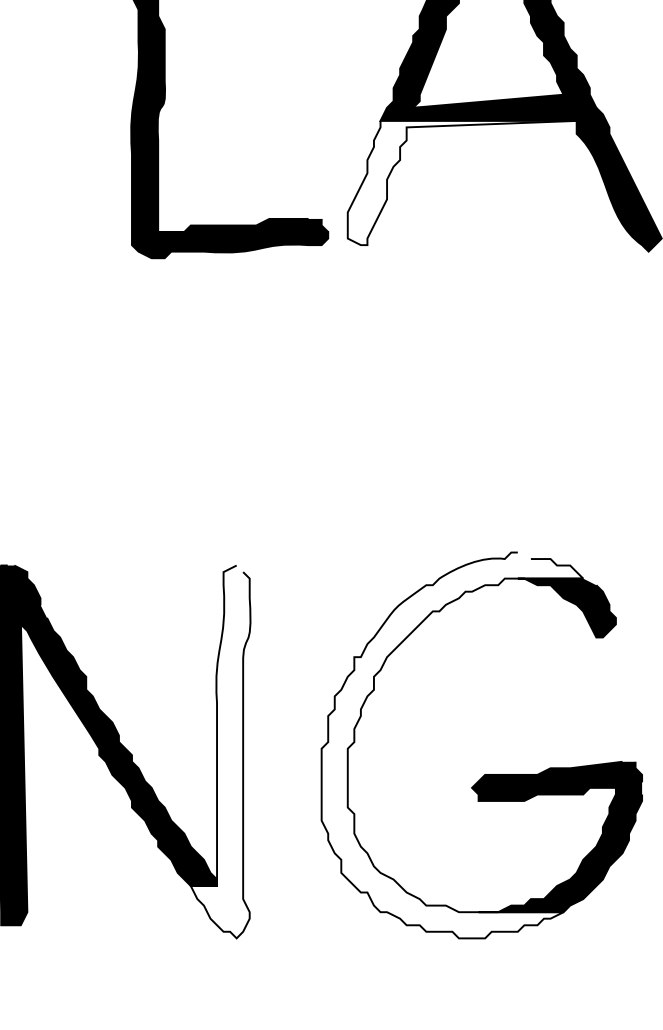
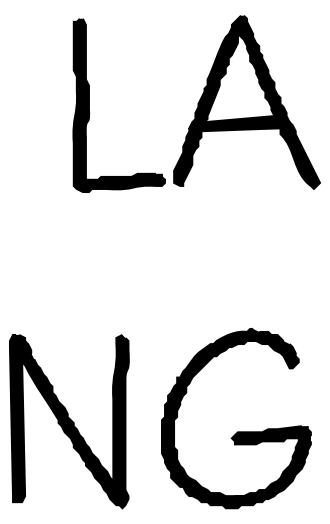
fill: (462, 181) -> (227, 156), added
fill: (451, 745) -> (222, 418), added
fill: (219, 751) -> (114, 421), added

